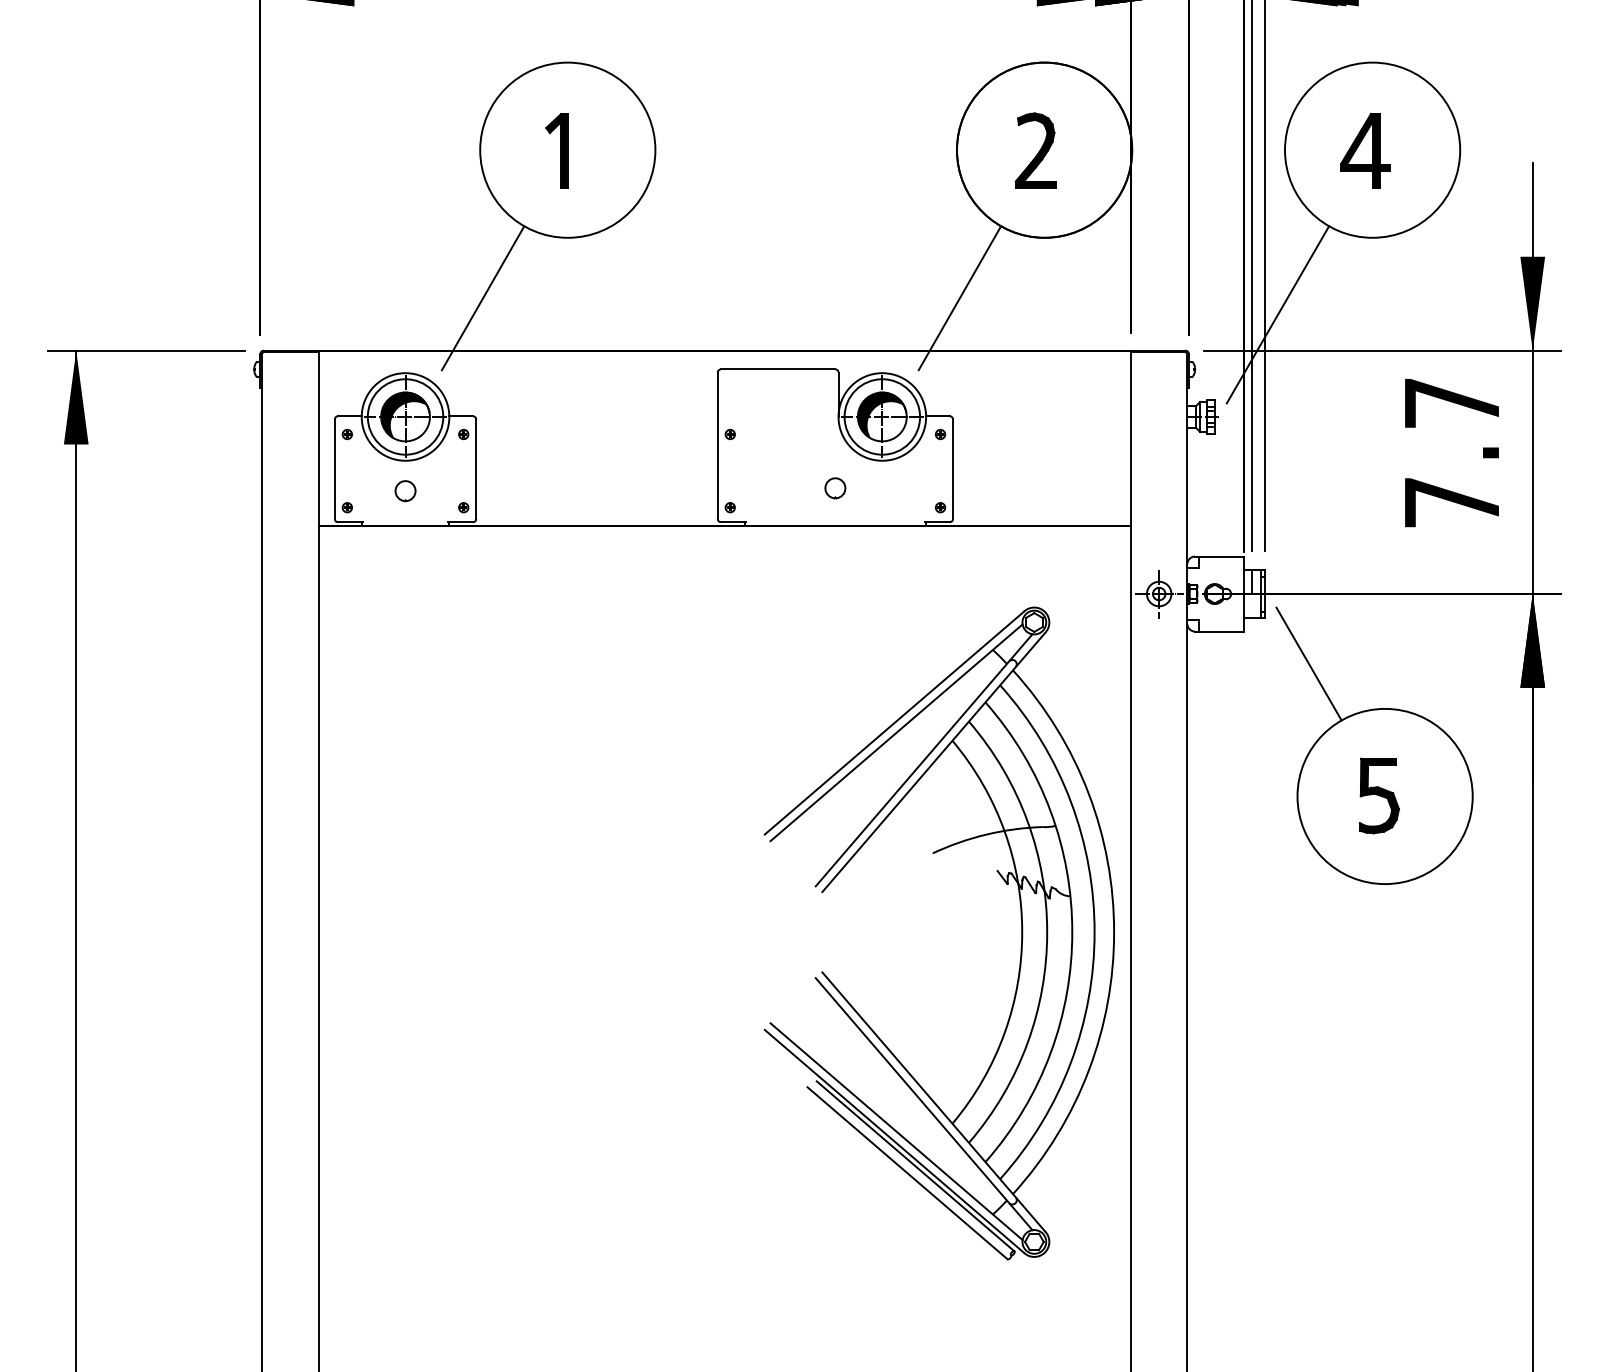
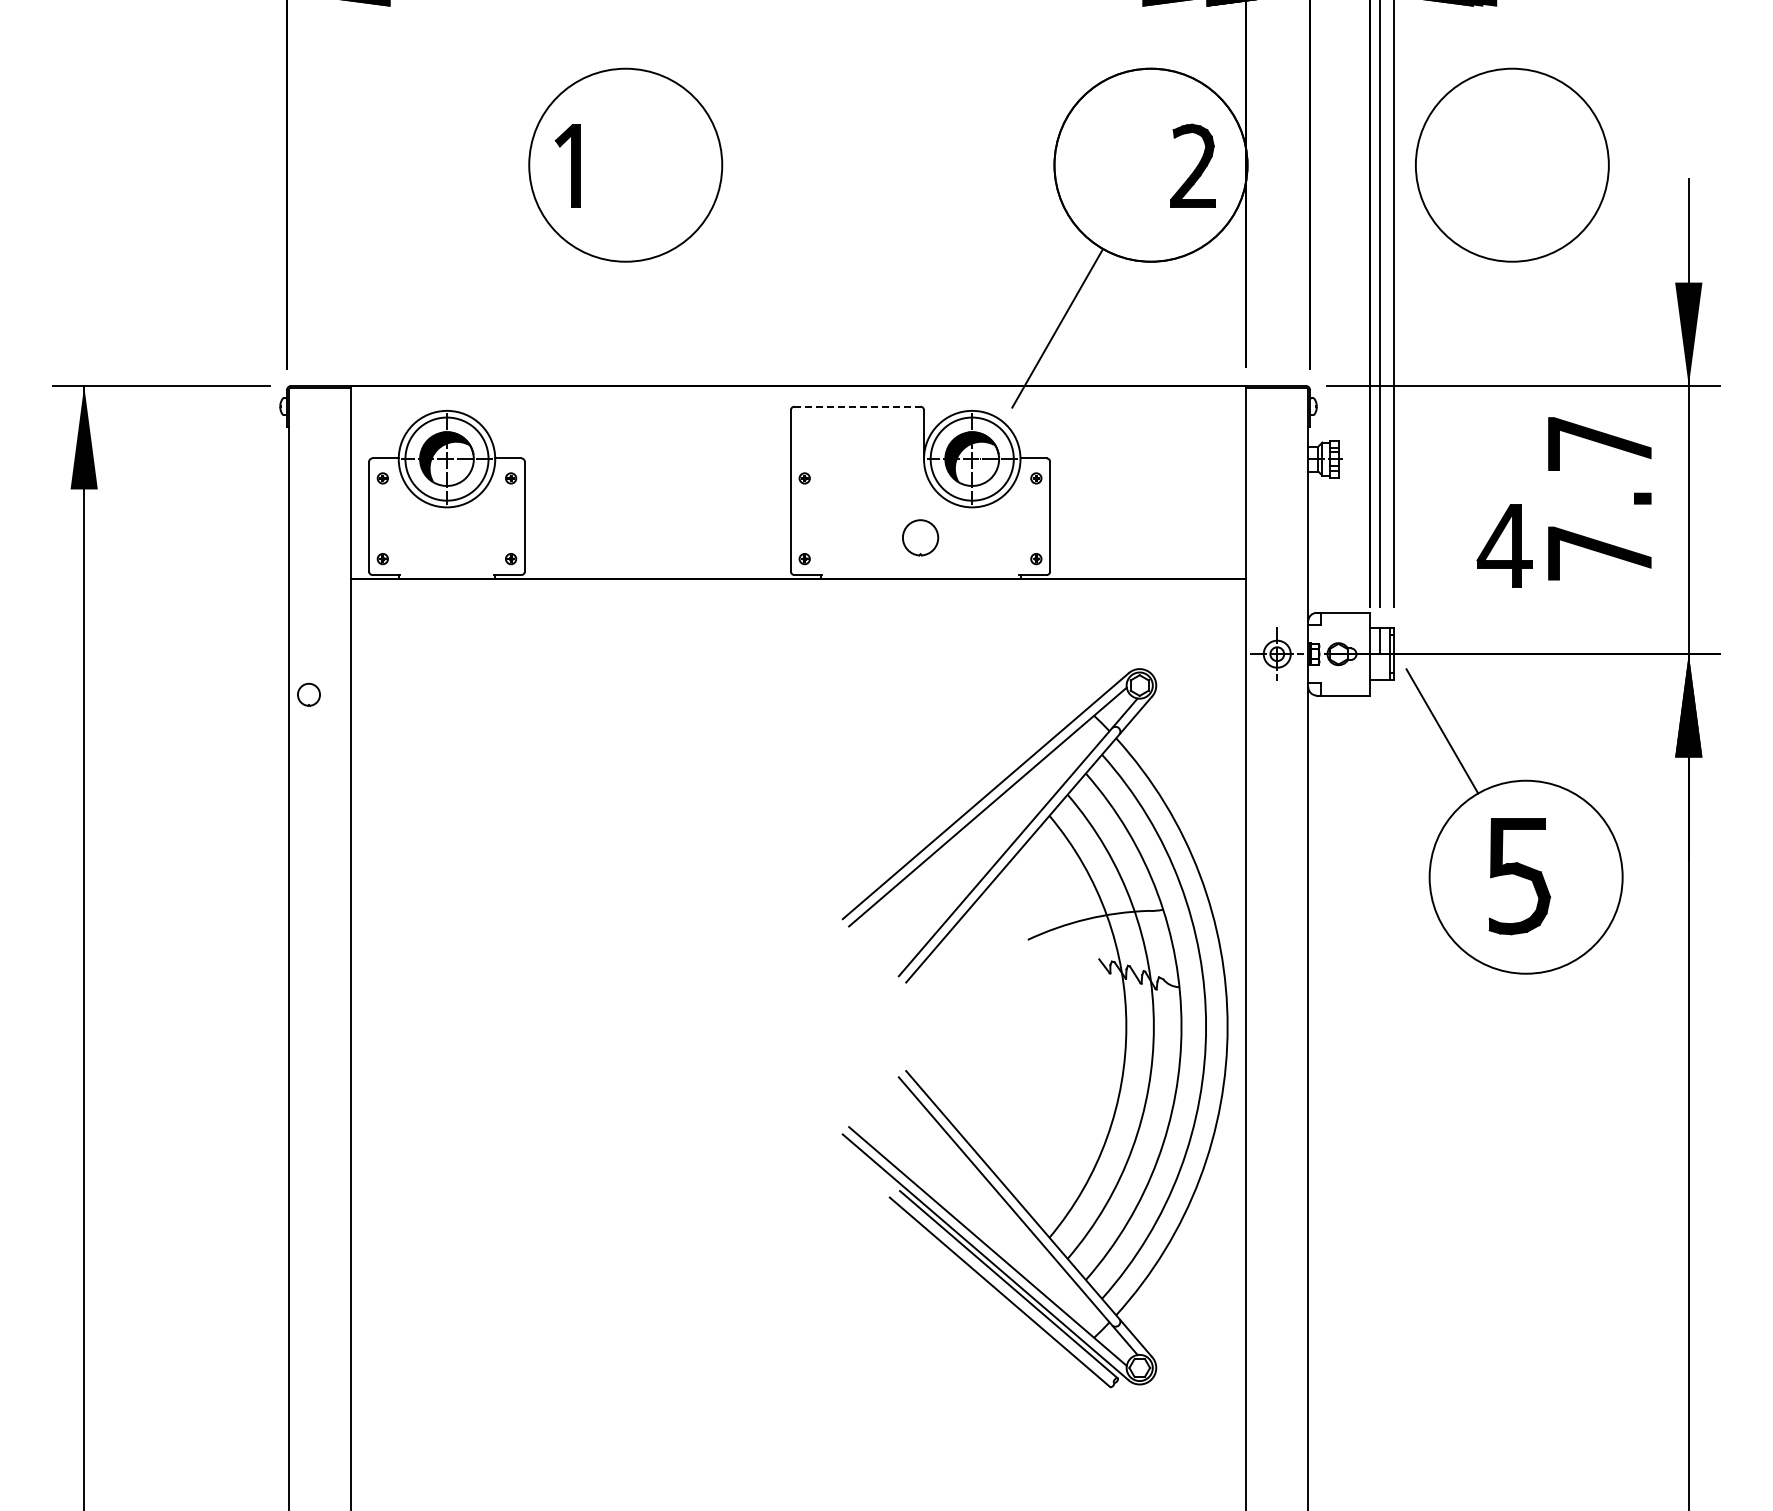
part: (556, 150) -> (567, 165), moved
part: (1035, 150) -> (1192, 165), moved
part: (1365, 150) -> (1504, 545), moved
line: (483, 298) -> (532, 328), removed
line: (1277, 314) -> (1407, 346), removed
line: (778, 369) -> (857, 406), solid -> dashed
part: (835, 488) -> (920, 537), size x1.6
part: (405, 490) -> (308, 694), moved
part: (1379, 795) -> (1519, 876), size x1.4

